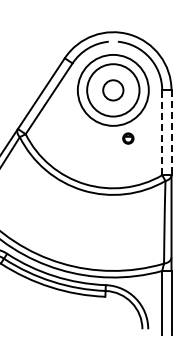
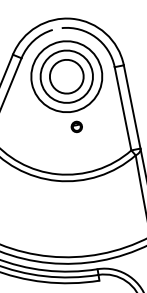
circle: (113, 90) -> (66, 76), size x1.67
line: (162, 132) -> (123, 108), dashed -> solid
line: (171, 133) -> (132, 107), dashed -> solid
part: (128, 138) -> (76, 126), moved

